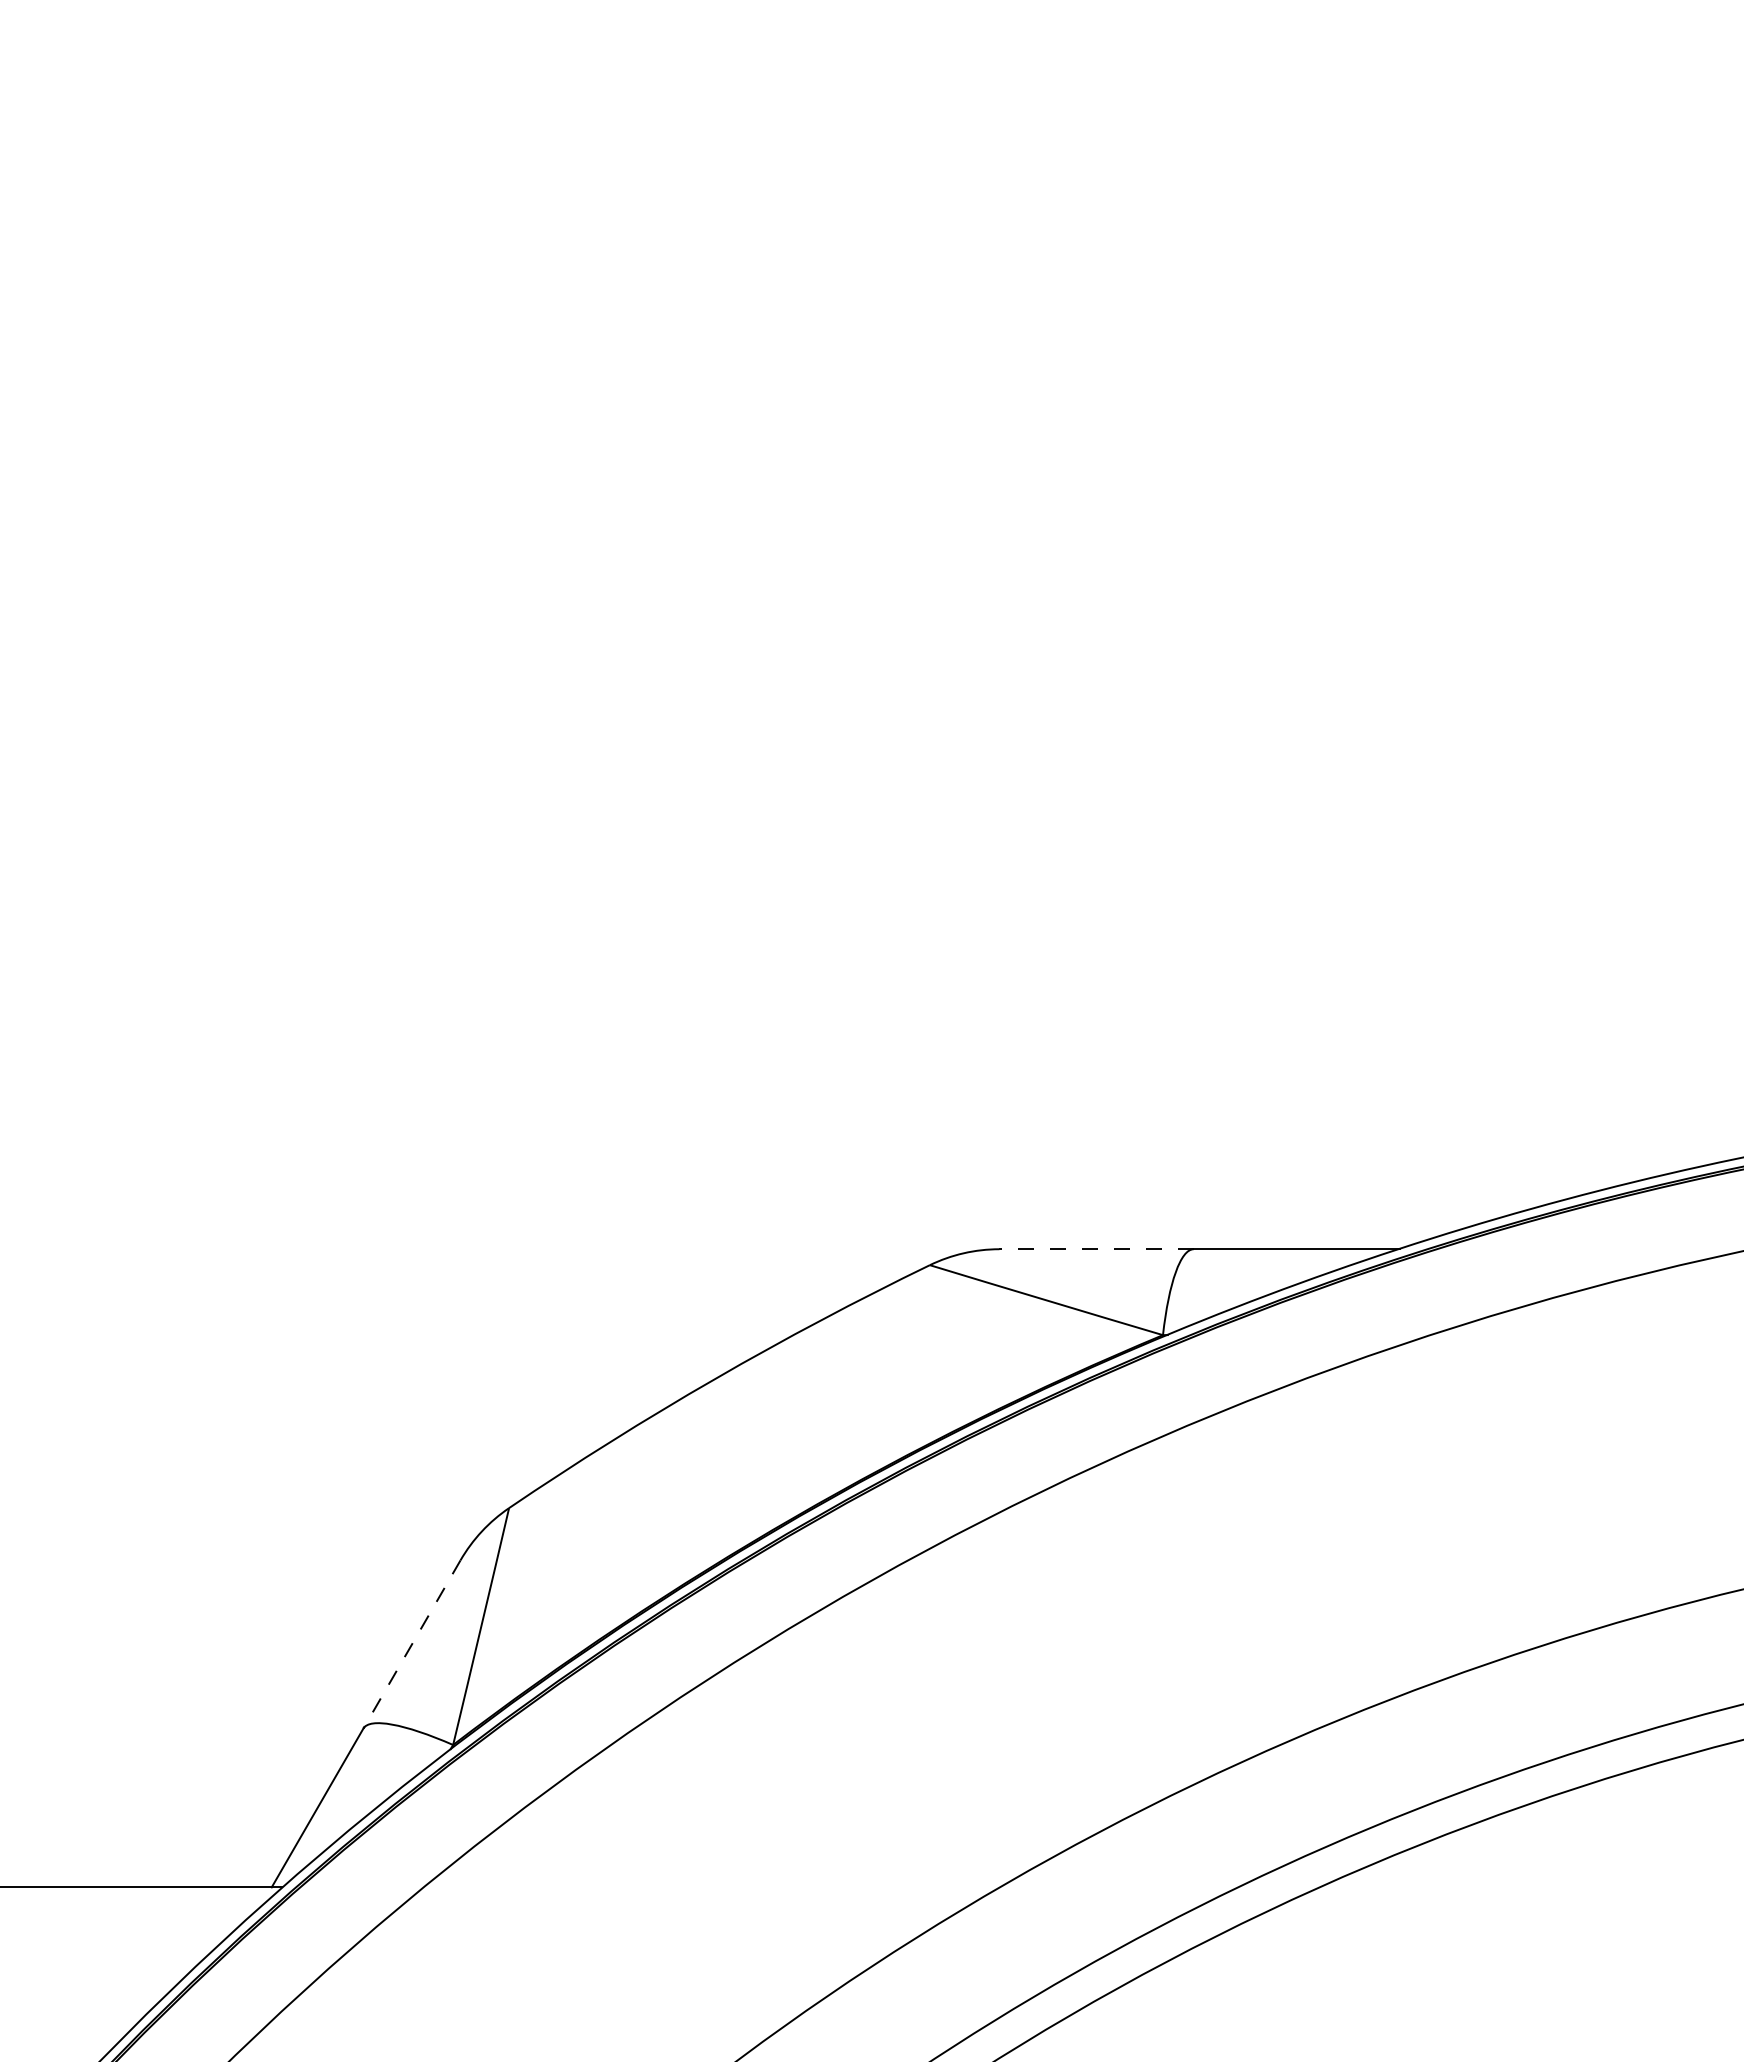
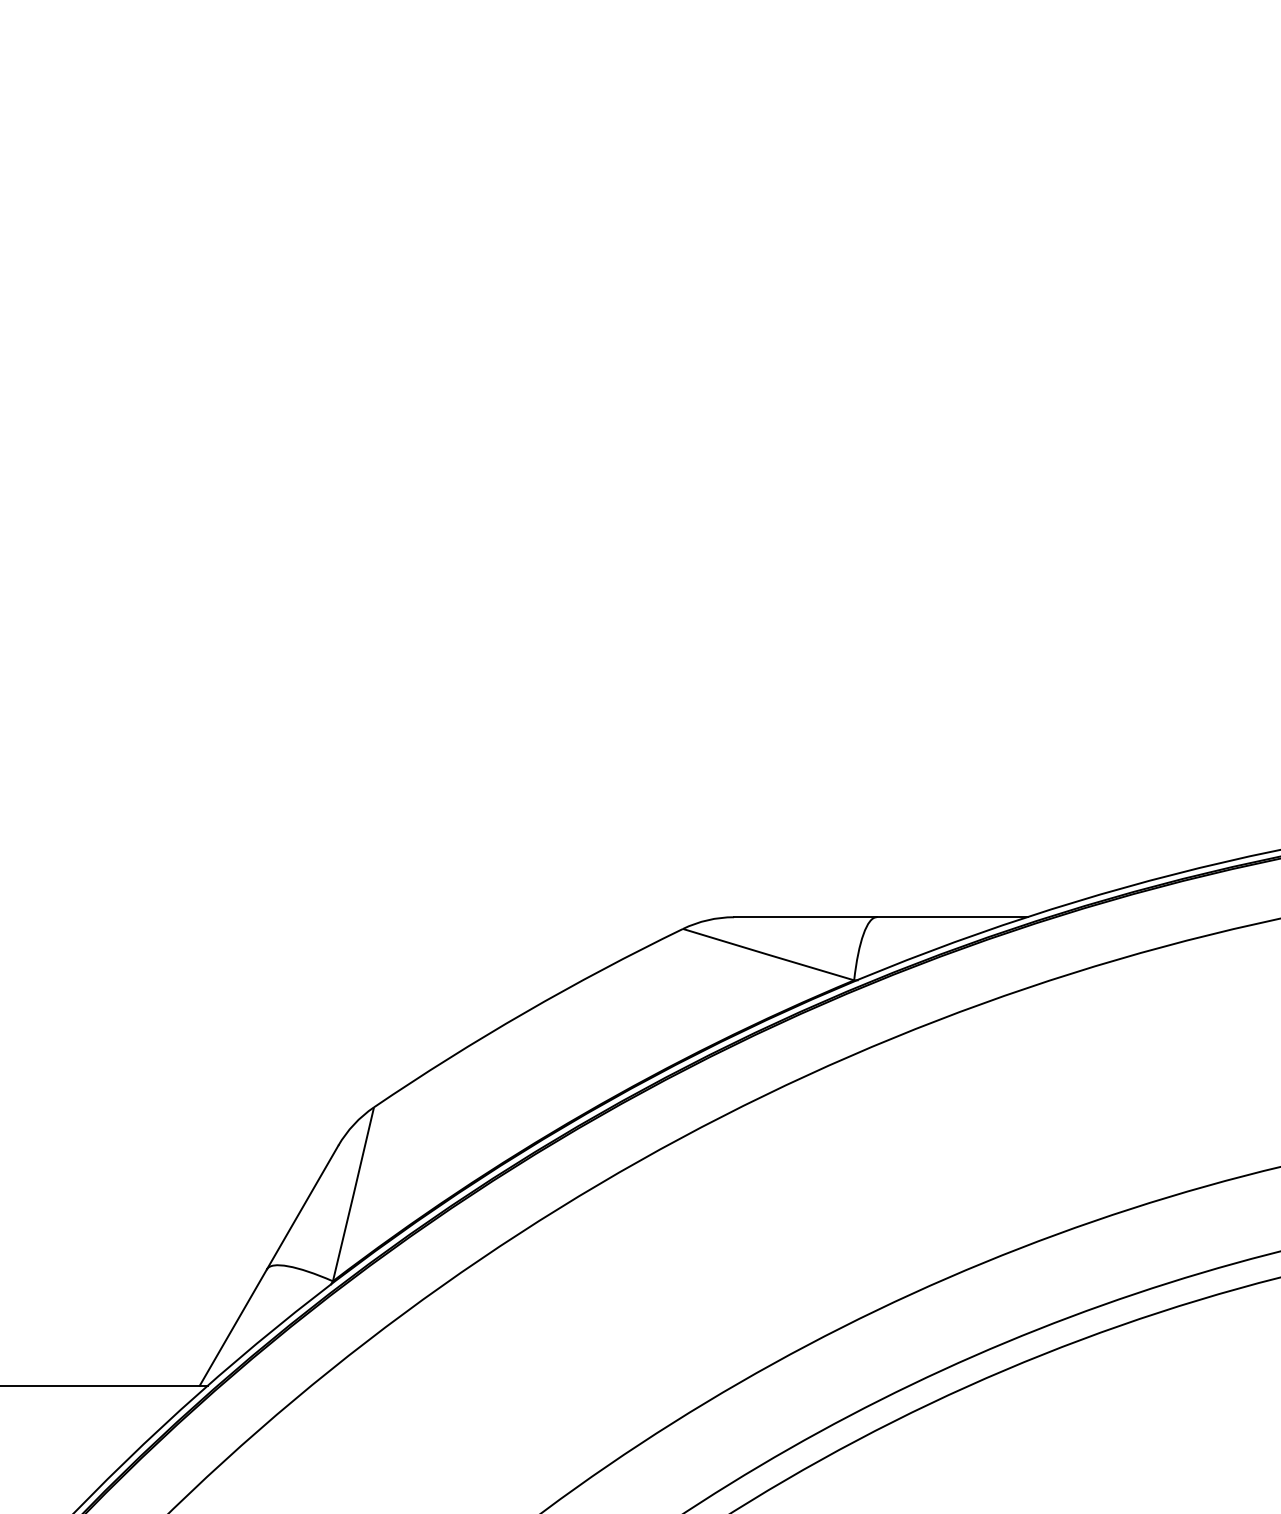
line: (1096, 1249) -> (805, 917), dashed -> solid
line: (411, 1644) -> (302, 1207), dashed -> solid

